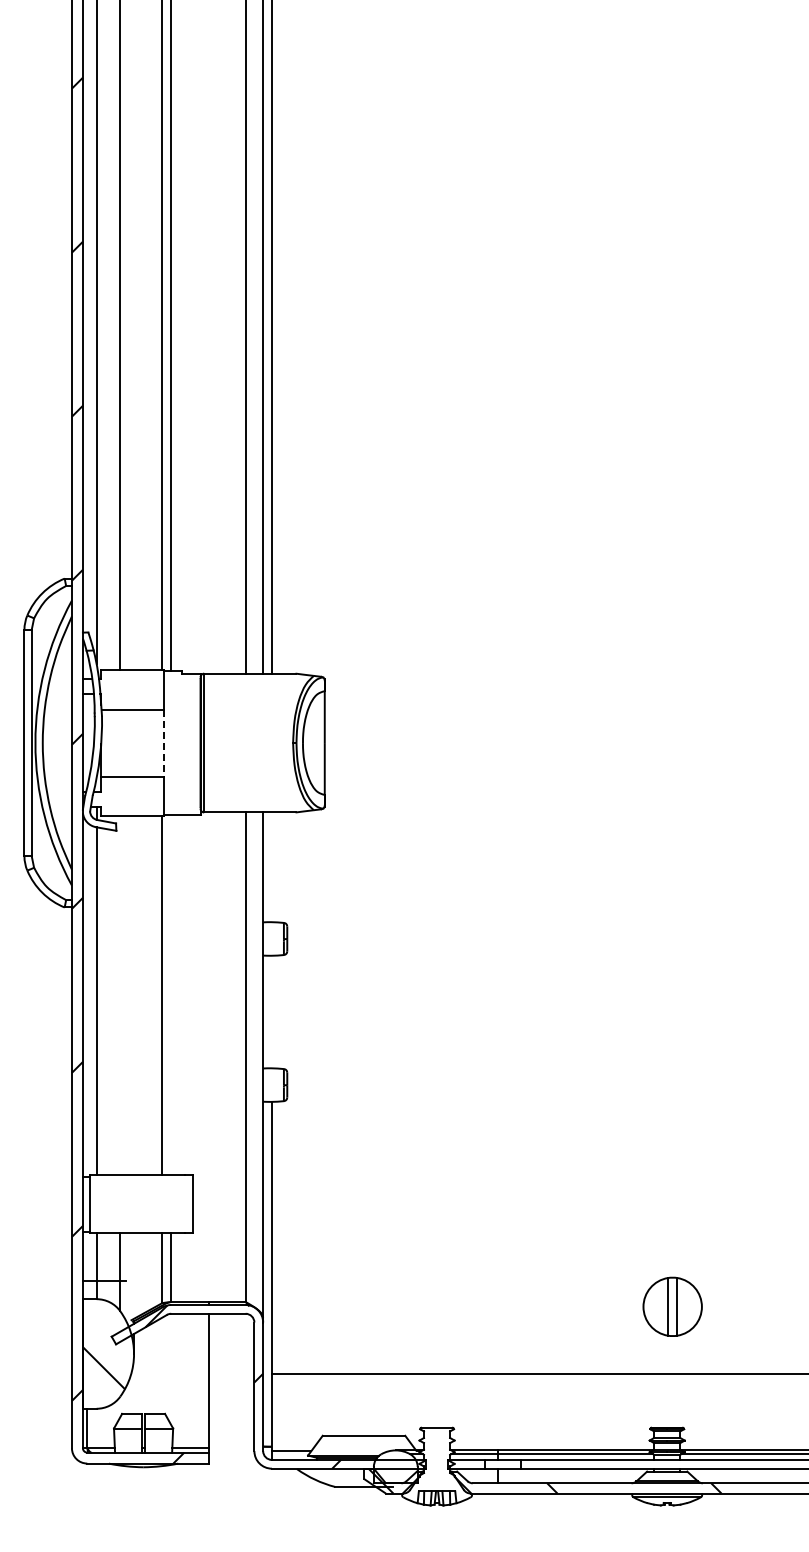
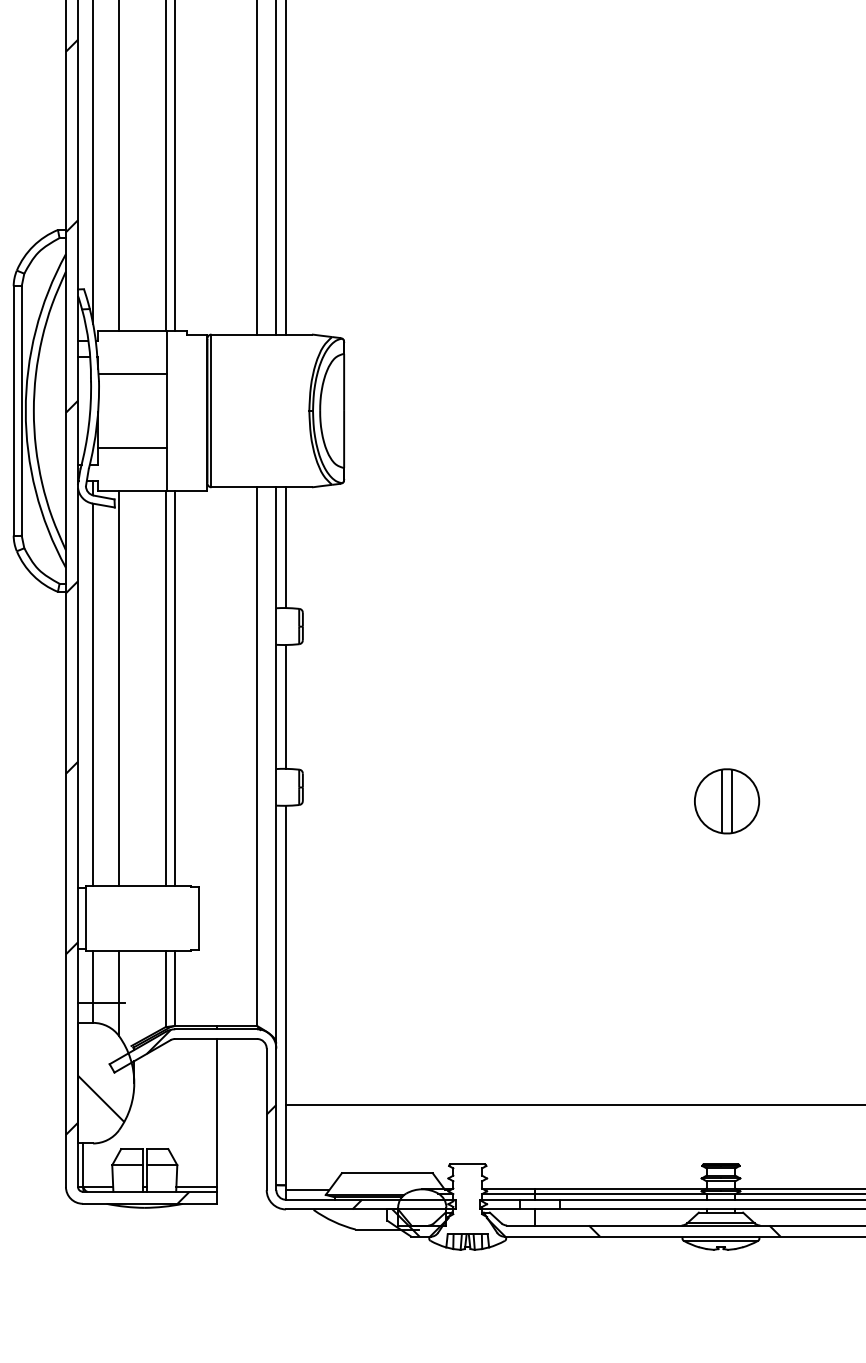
line: (164, 743) -> (167, 411), dashed -> solid
line: (271, 867) -> (285, 547), added
line: (171, 994) -> (175, 687), added
line: (120, 995) -> (119, 688), added
line: (271, 1011) -> (285, 706), added
part: (672, 1306) -> (726, 800), moved

